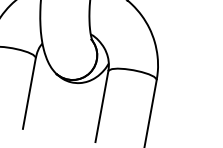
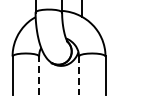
line: (30, 92) -> (39, 75), solid -> dashed
line: (100, 107) -> (78, 76), solid -> dashed

